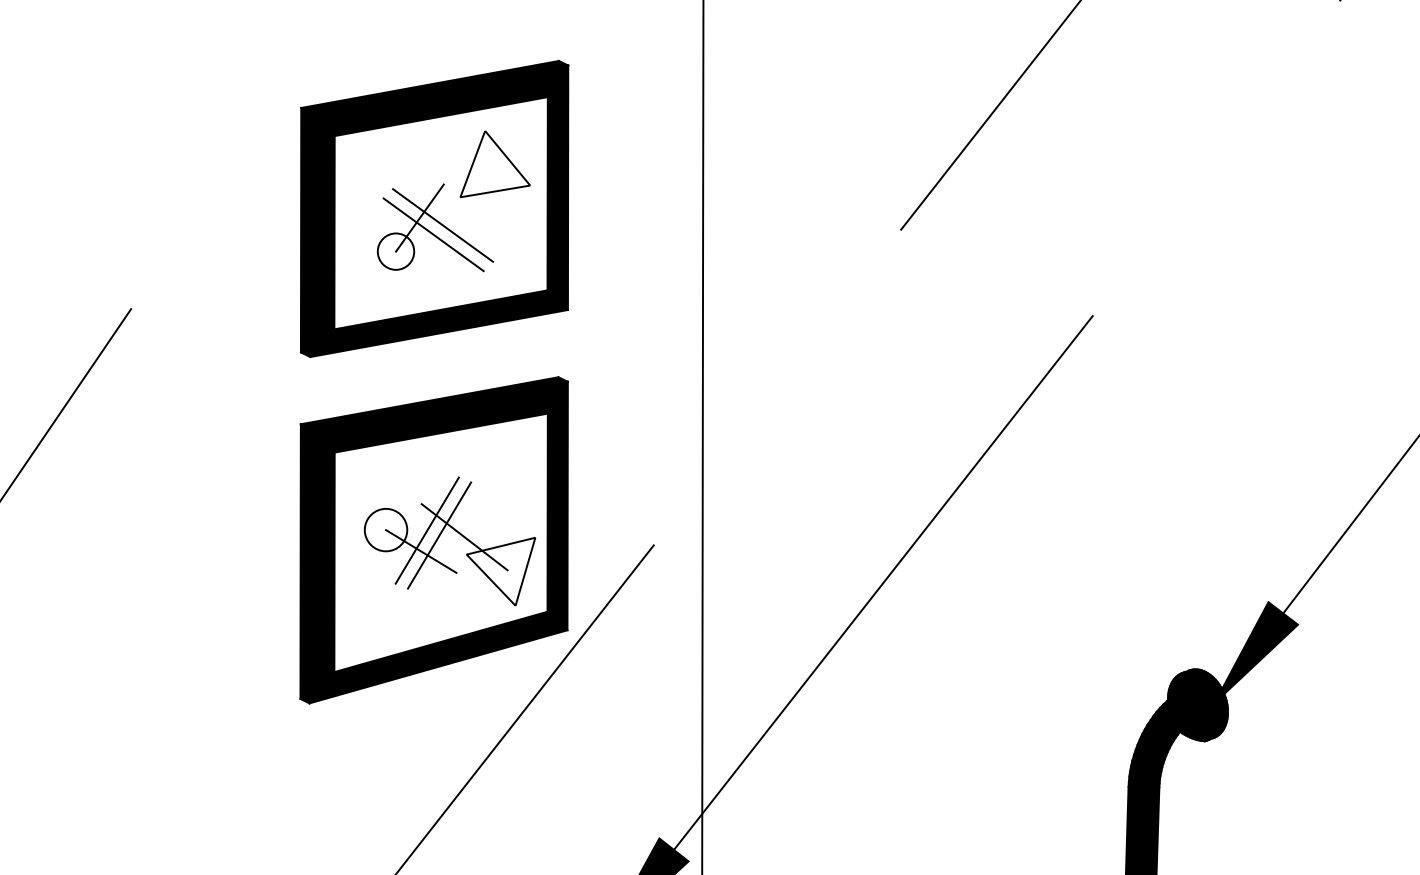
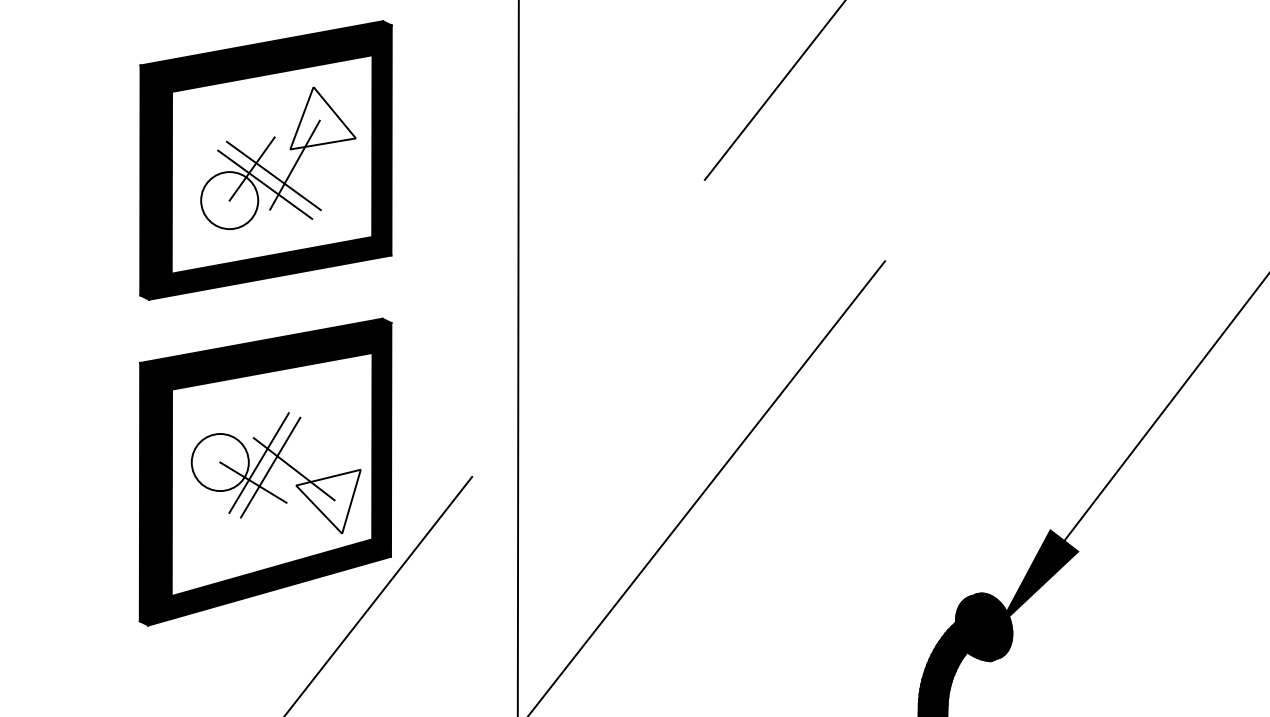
line: (465, 213) -> (295, 164), added
circle: (395, 251) -> (229, 200), size x1.67
circle: (385, 529) -> (219, 461), size x1.43

